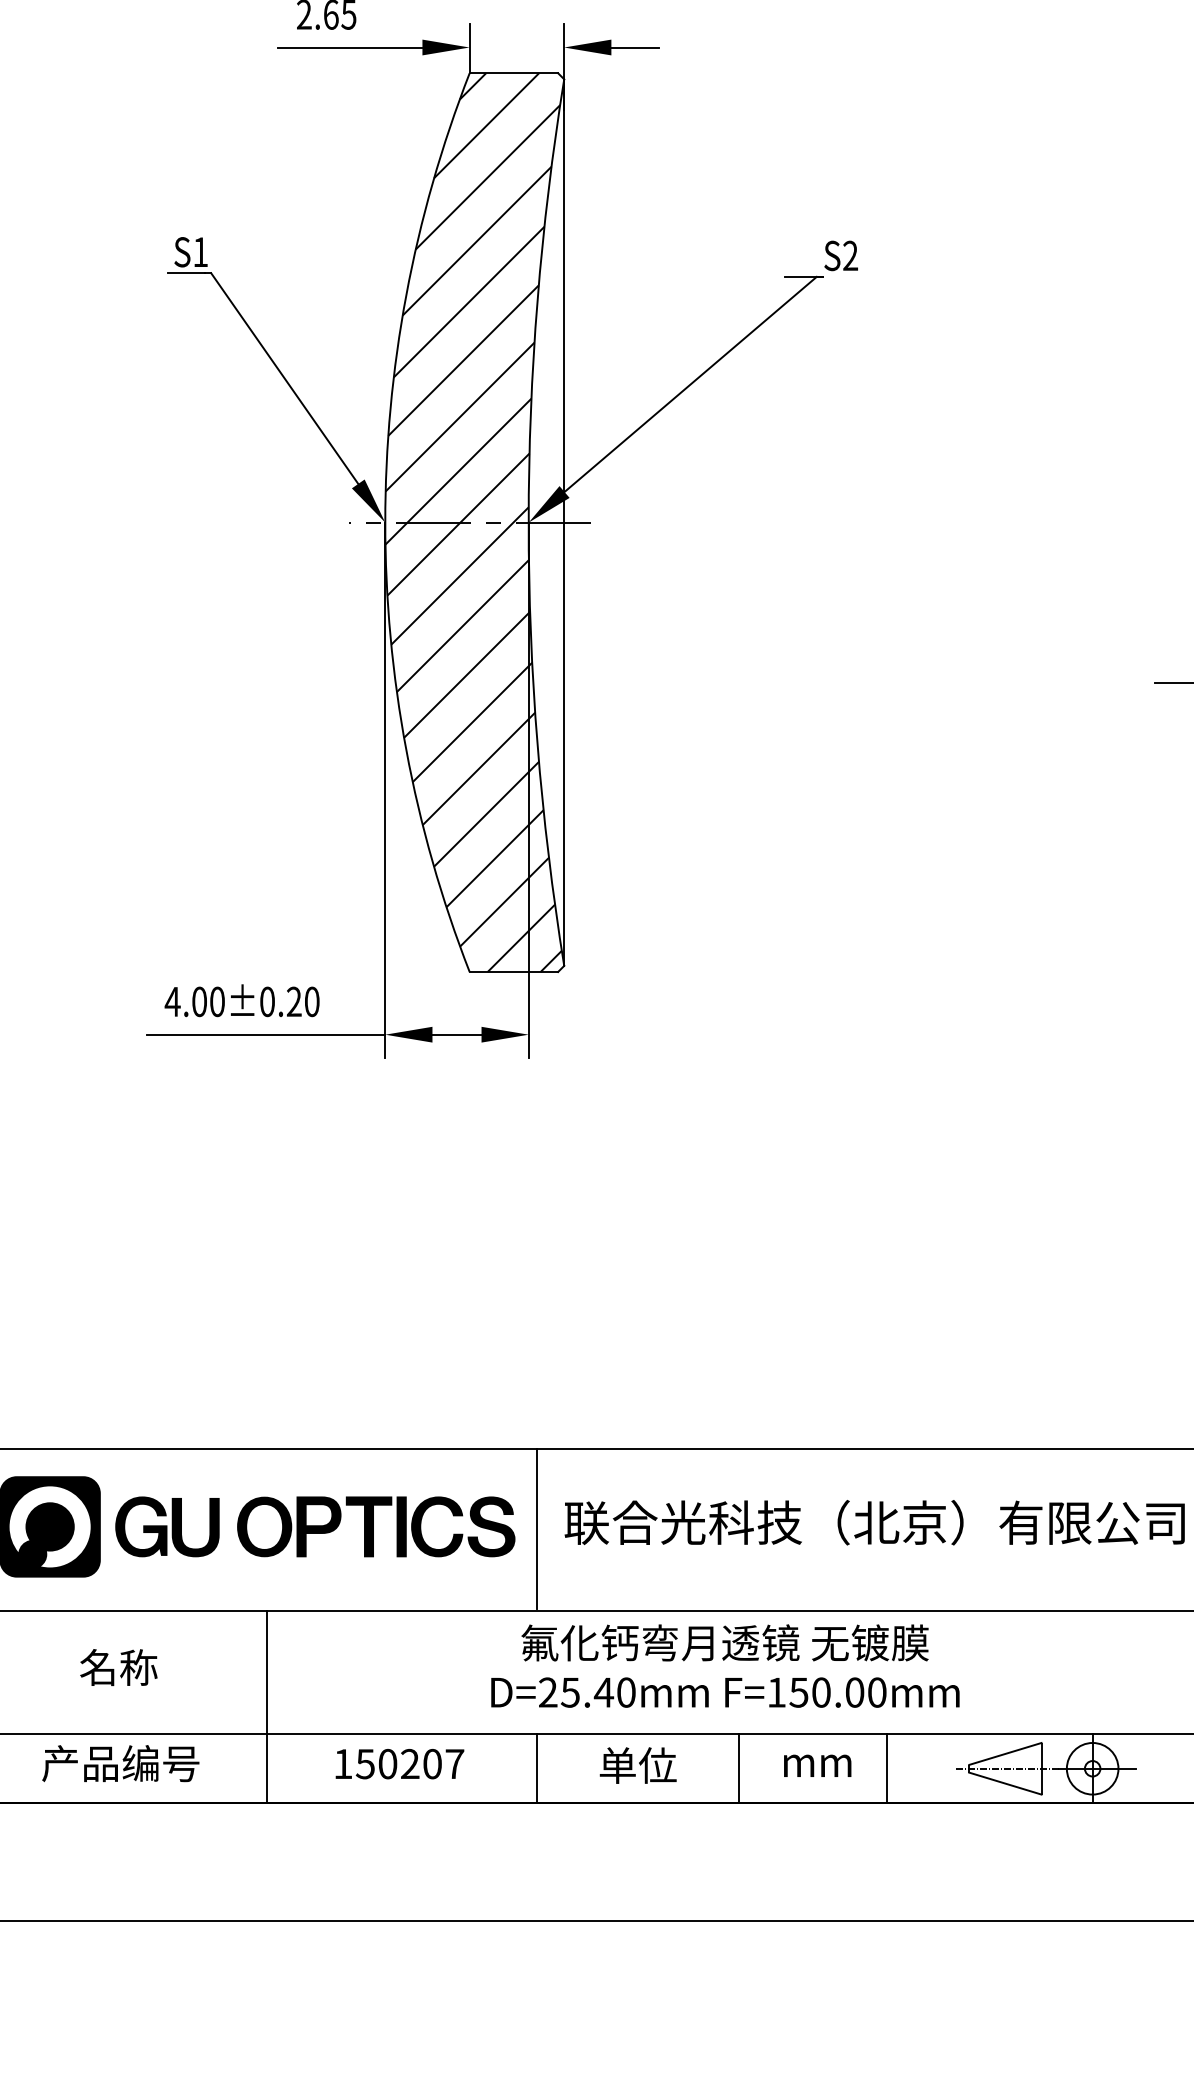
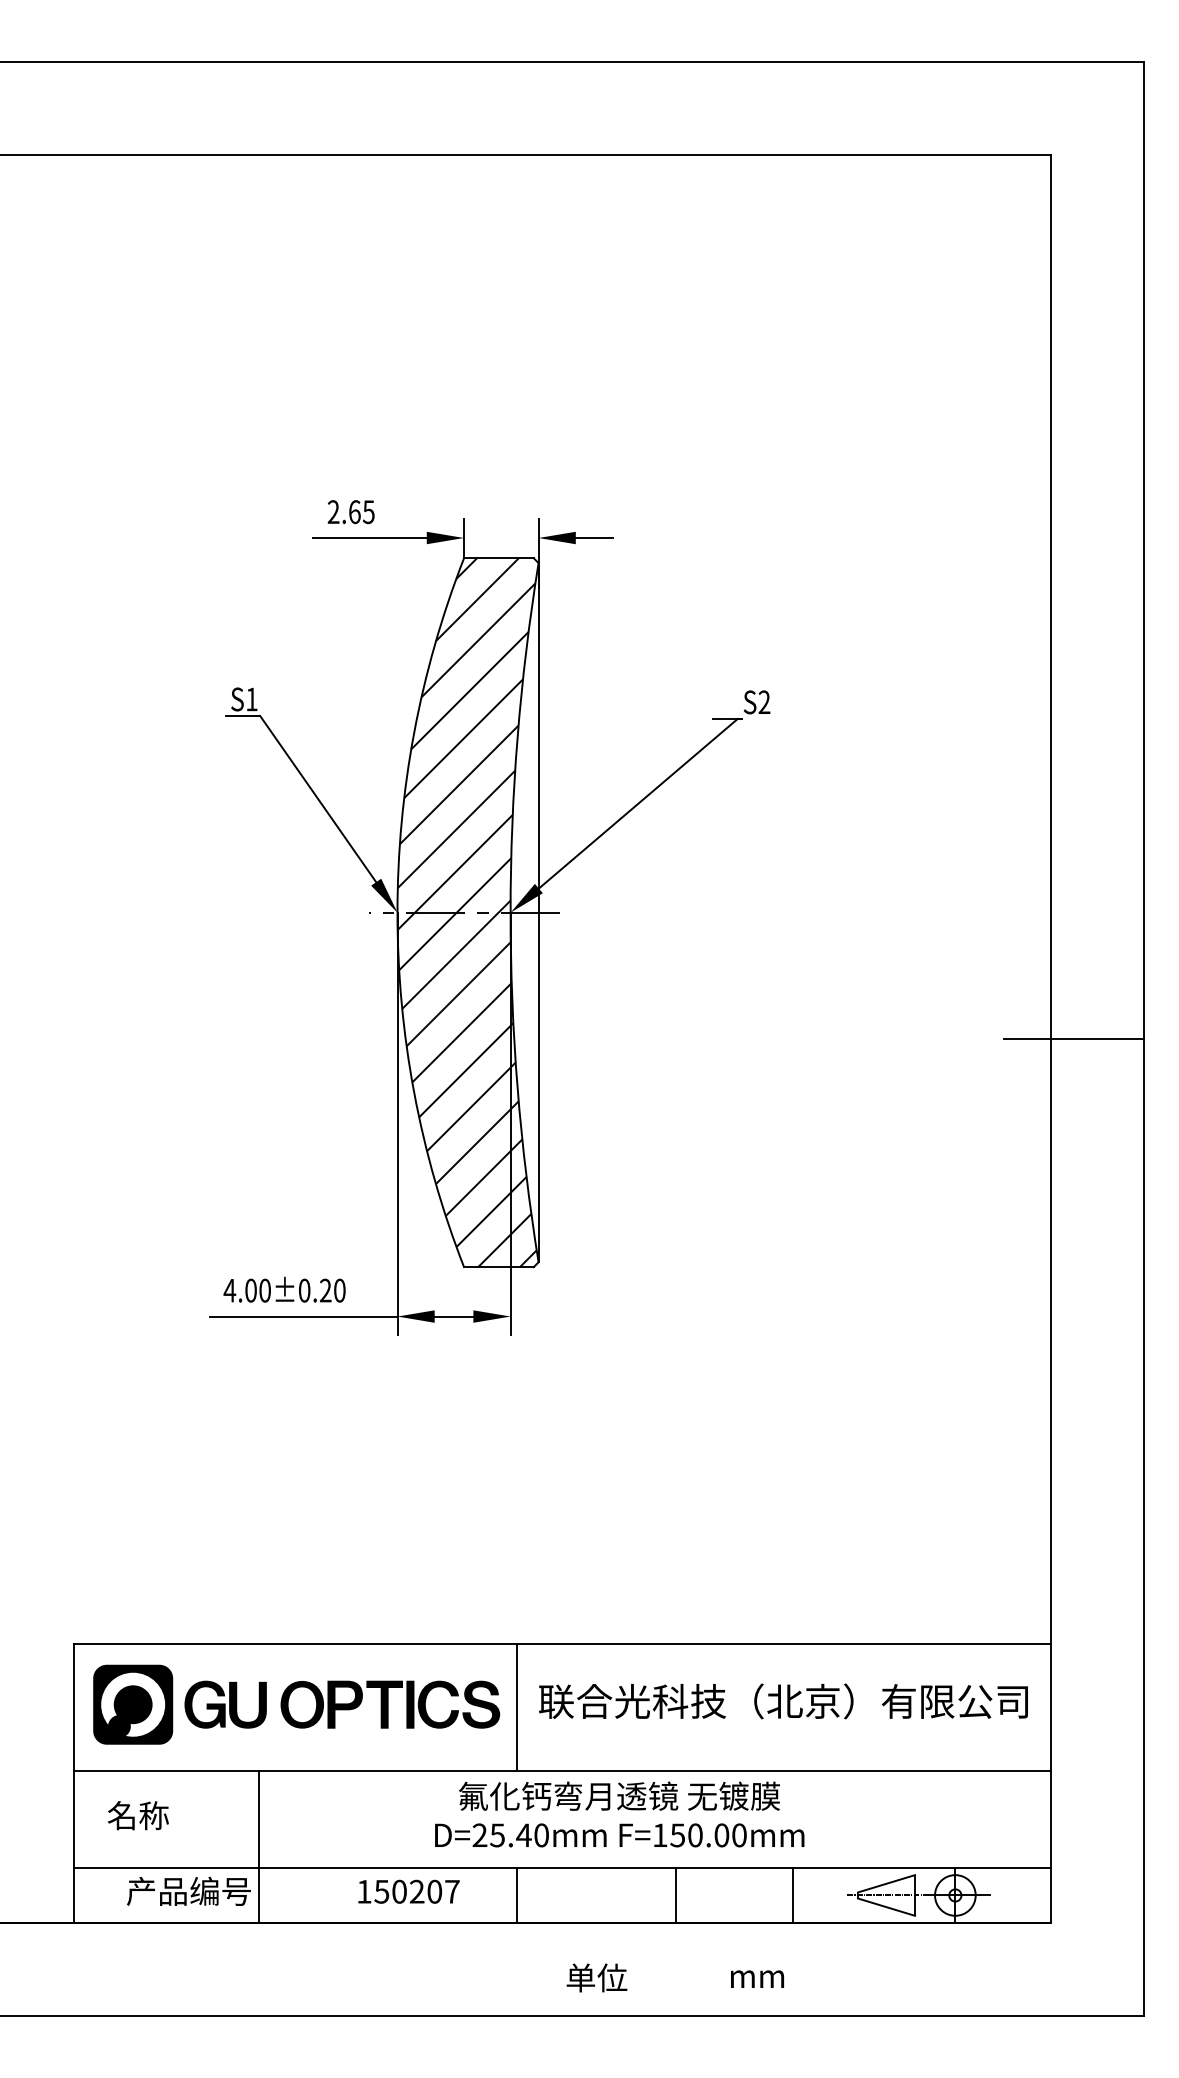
text: (725, 1666) -> (619, 1814), moved
text: (117, 1667) -> (137, 1815), moved
line: (267, 1706) -> (259, 1846), moved
text: (637, 1765) -> (596, 1977), moved
text: (817, 1765) -> (757, 1978), moved

